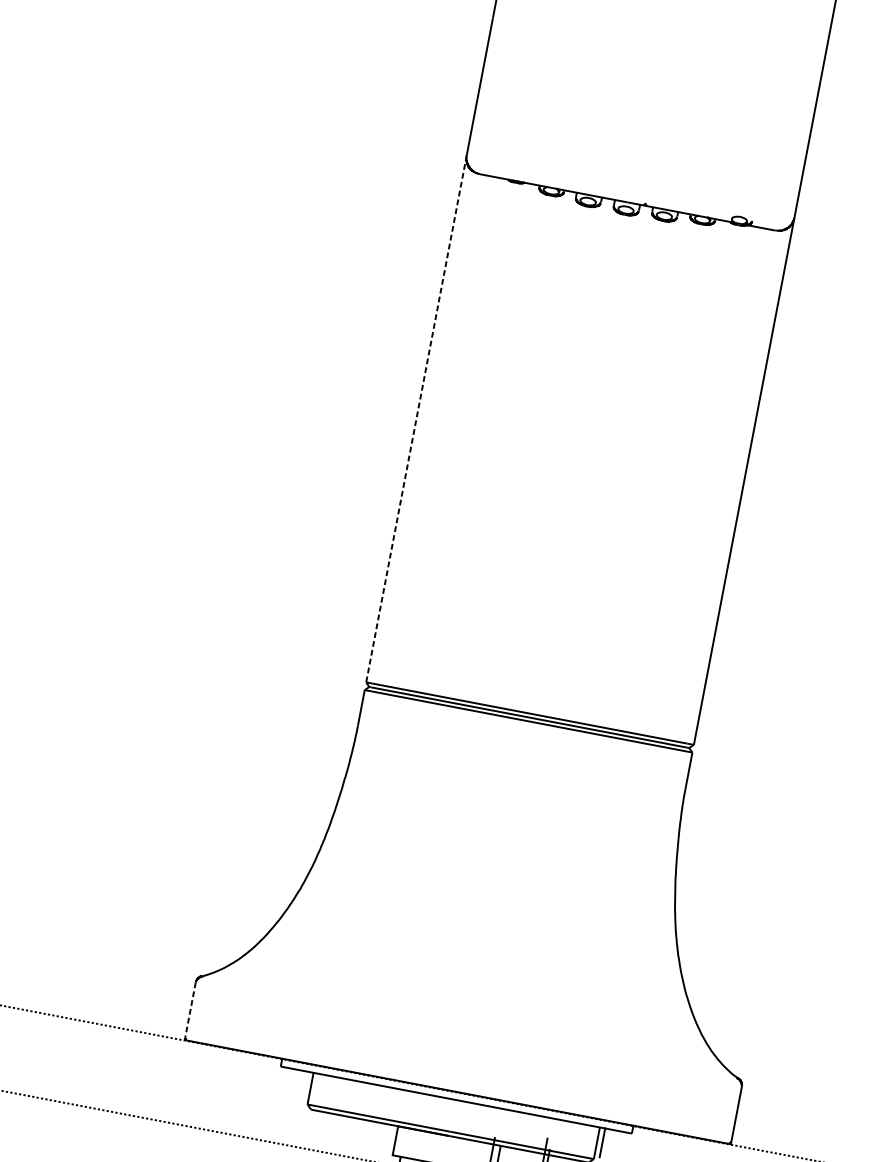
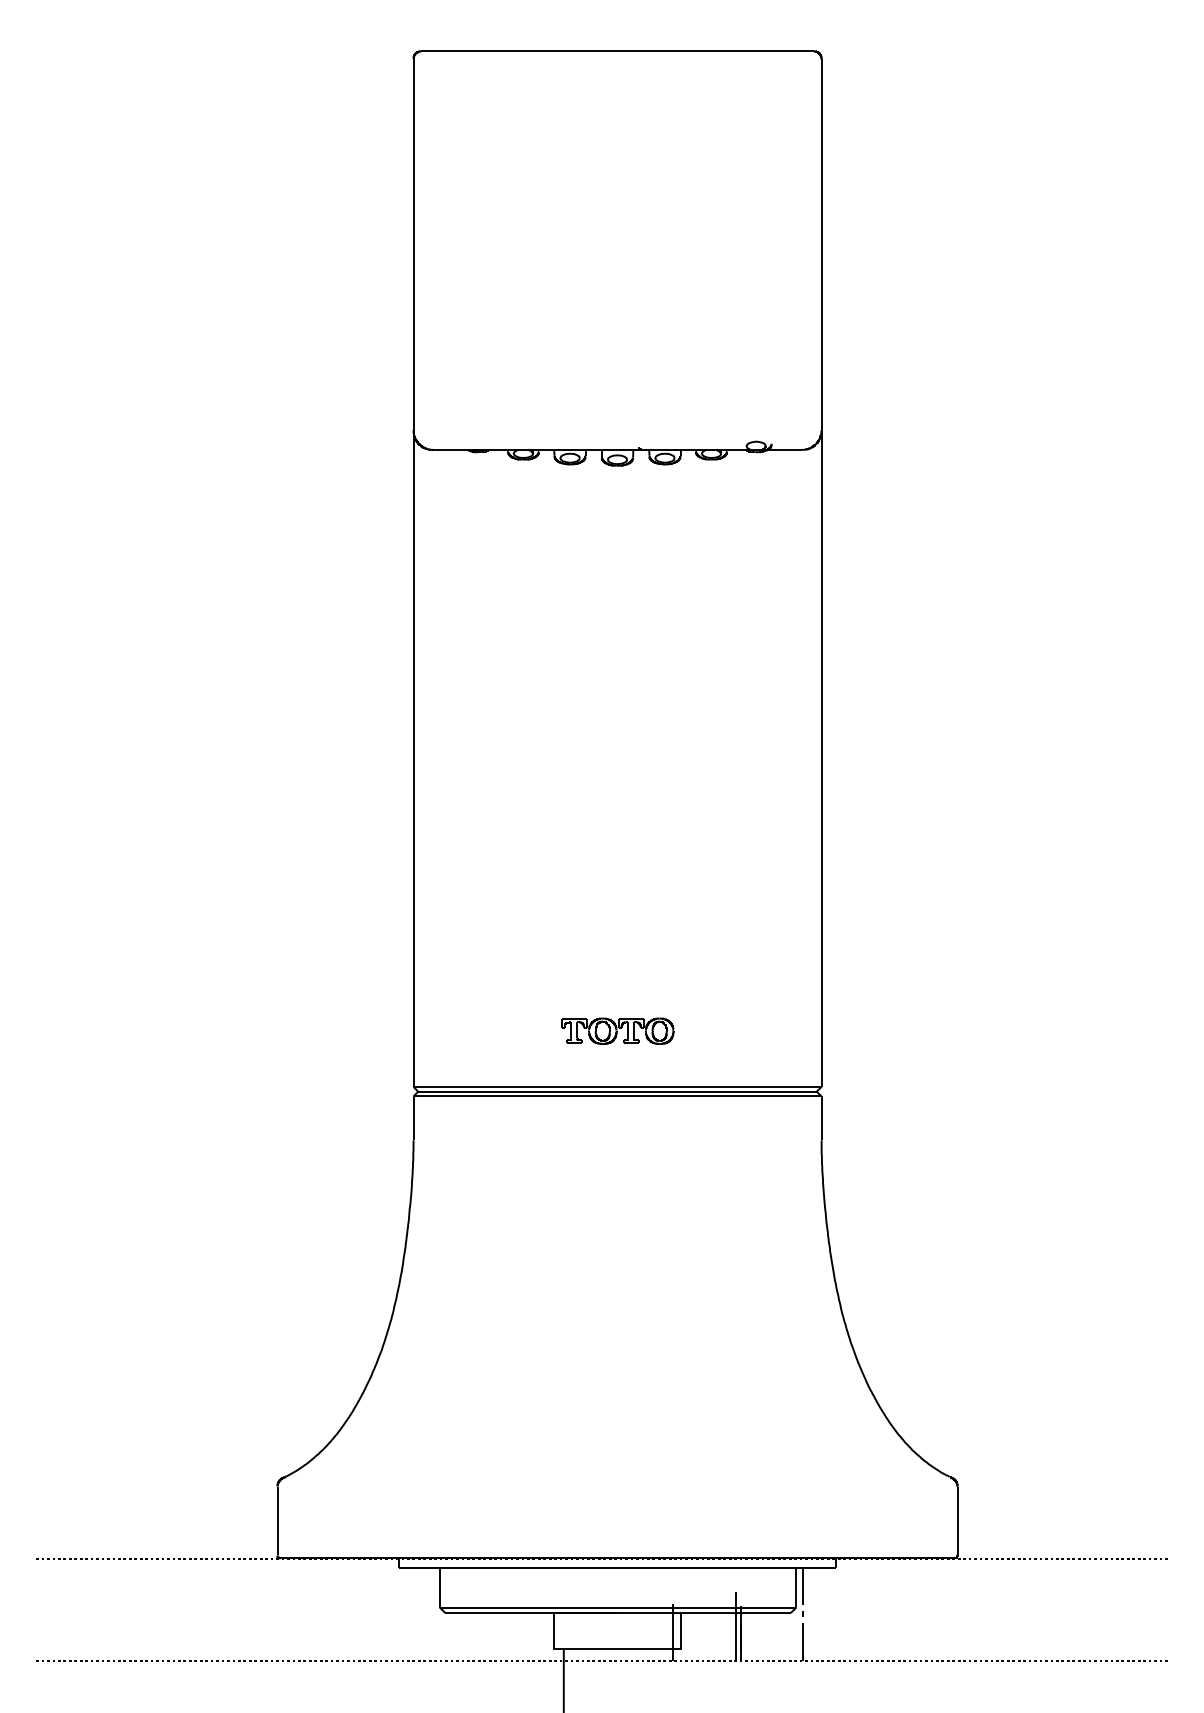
line: (416, 419) -> (413, 759), dashed -> solid
part: (538, 668) -> (617, 1030), added
line: (190, 1010) -> (277, 1521), dashed -> solid

